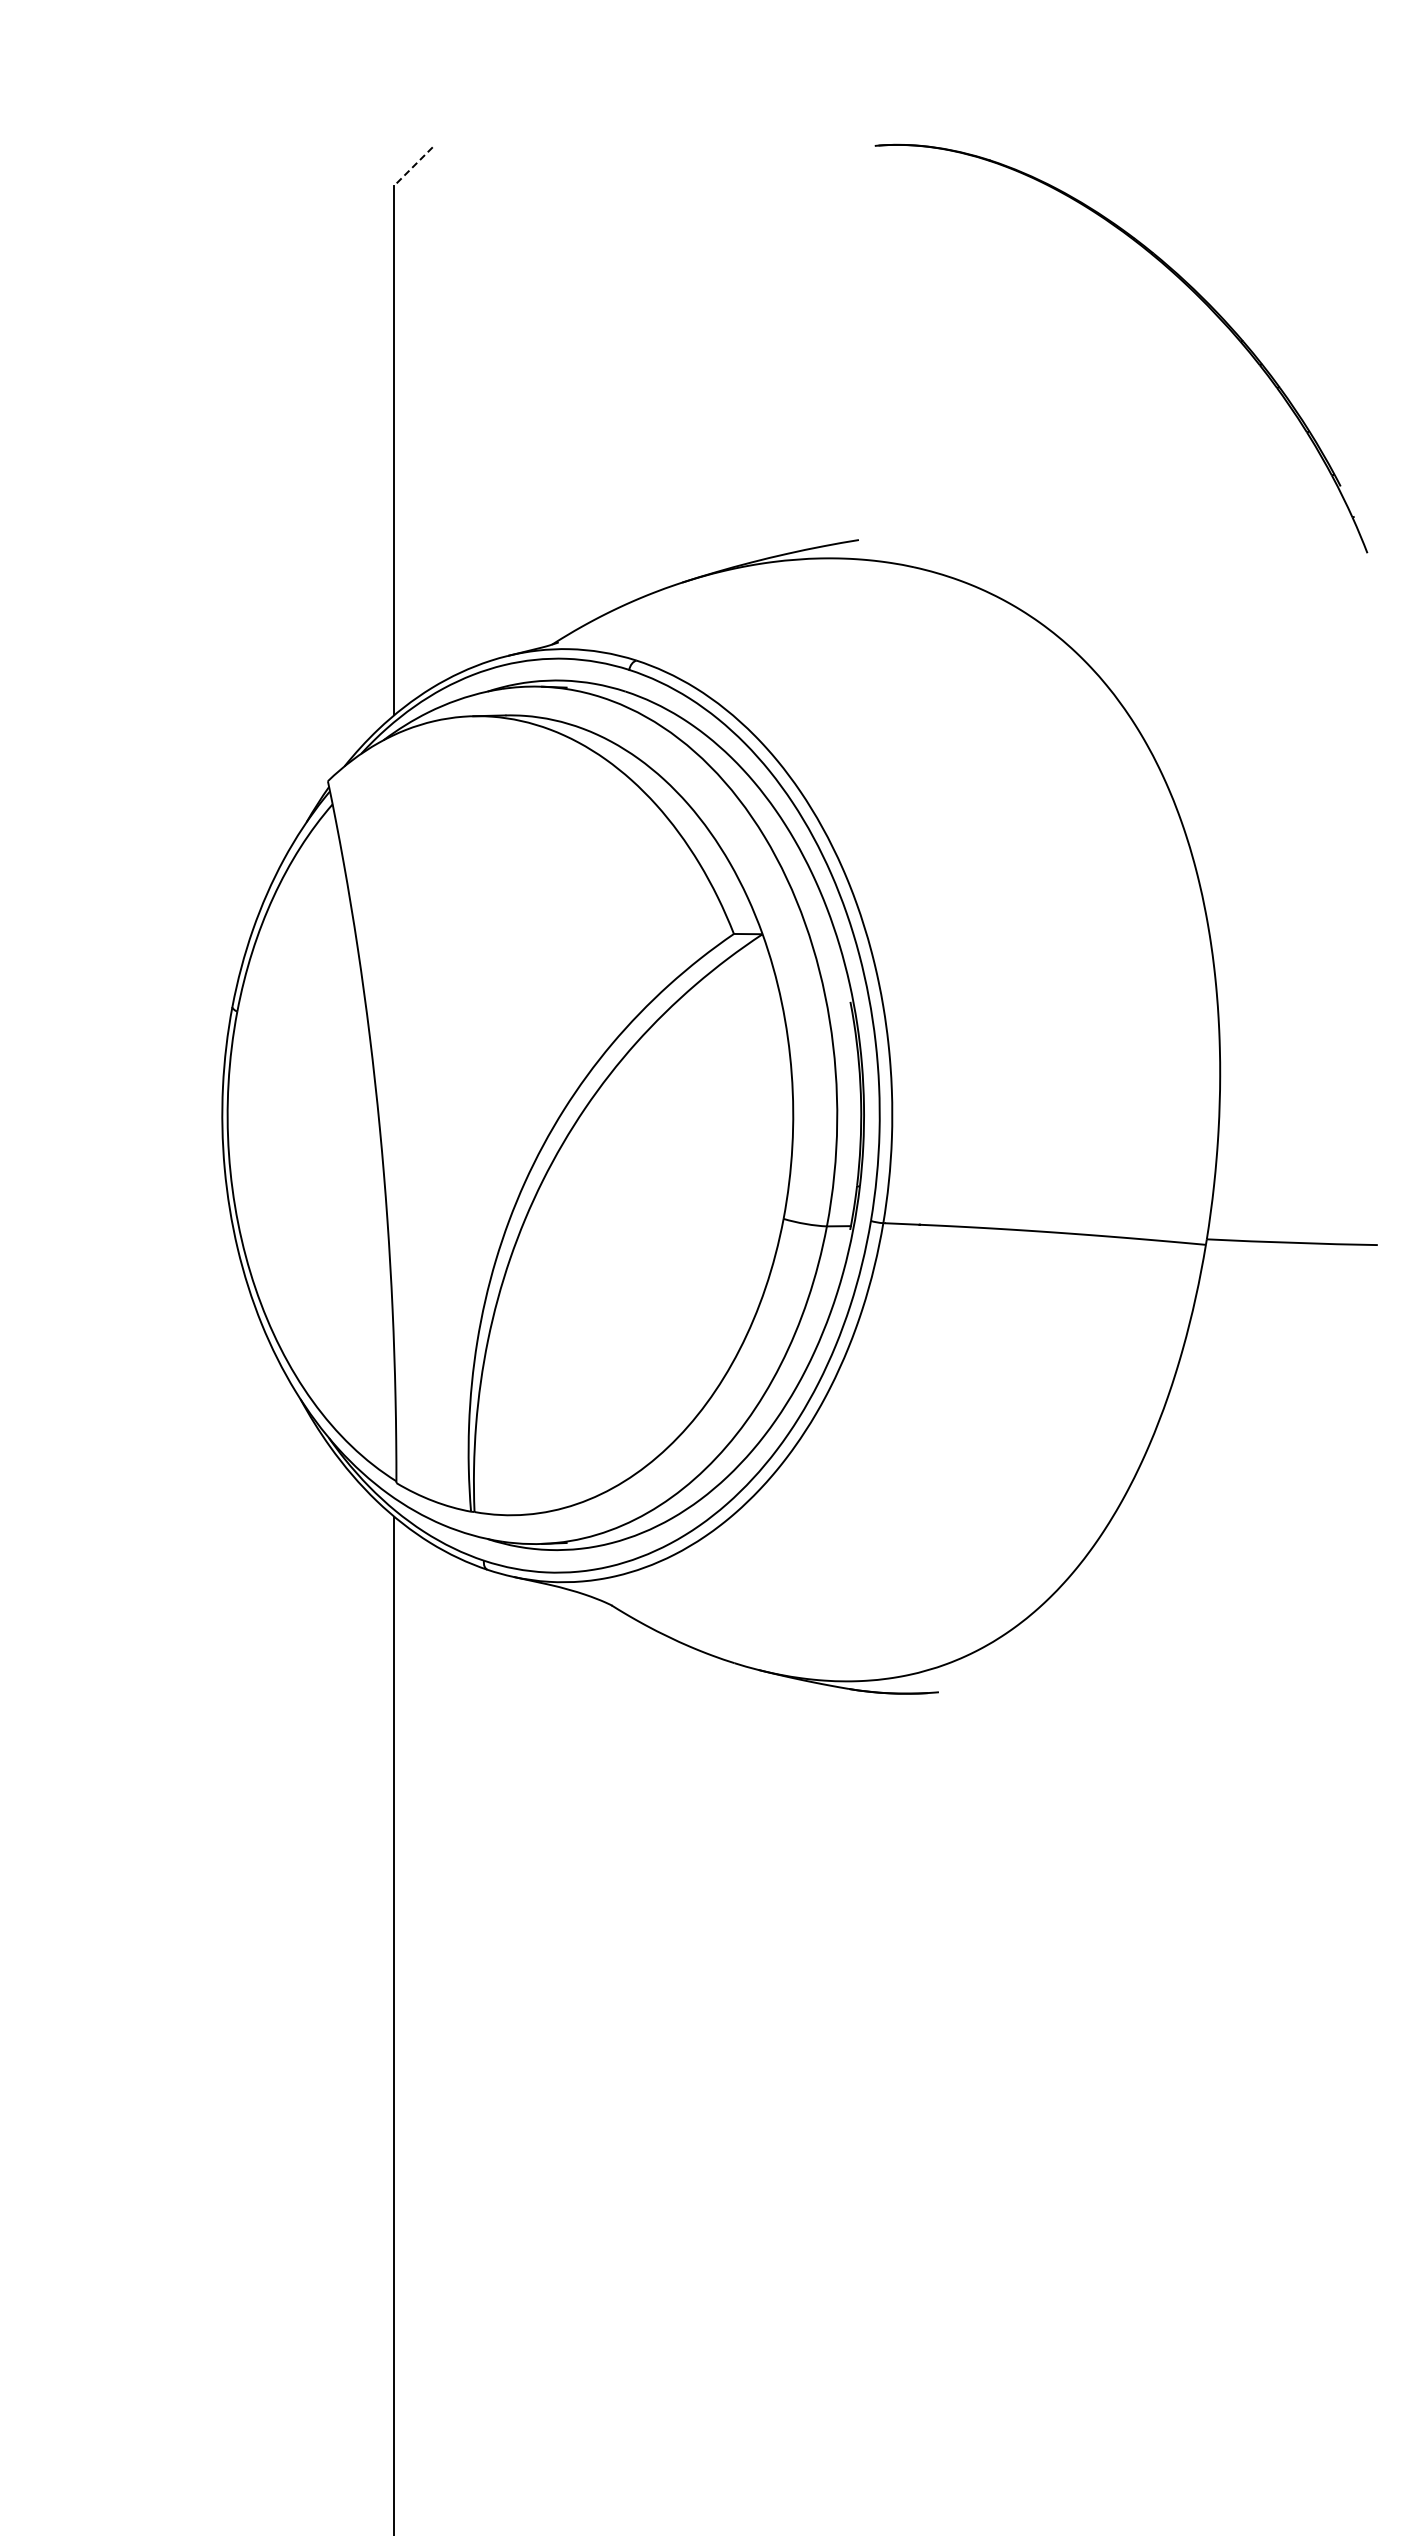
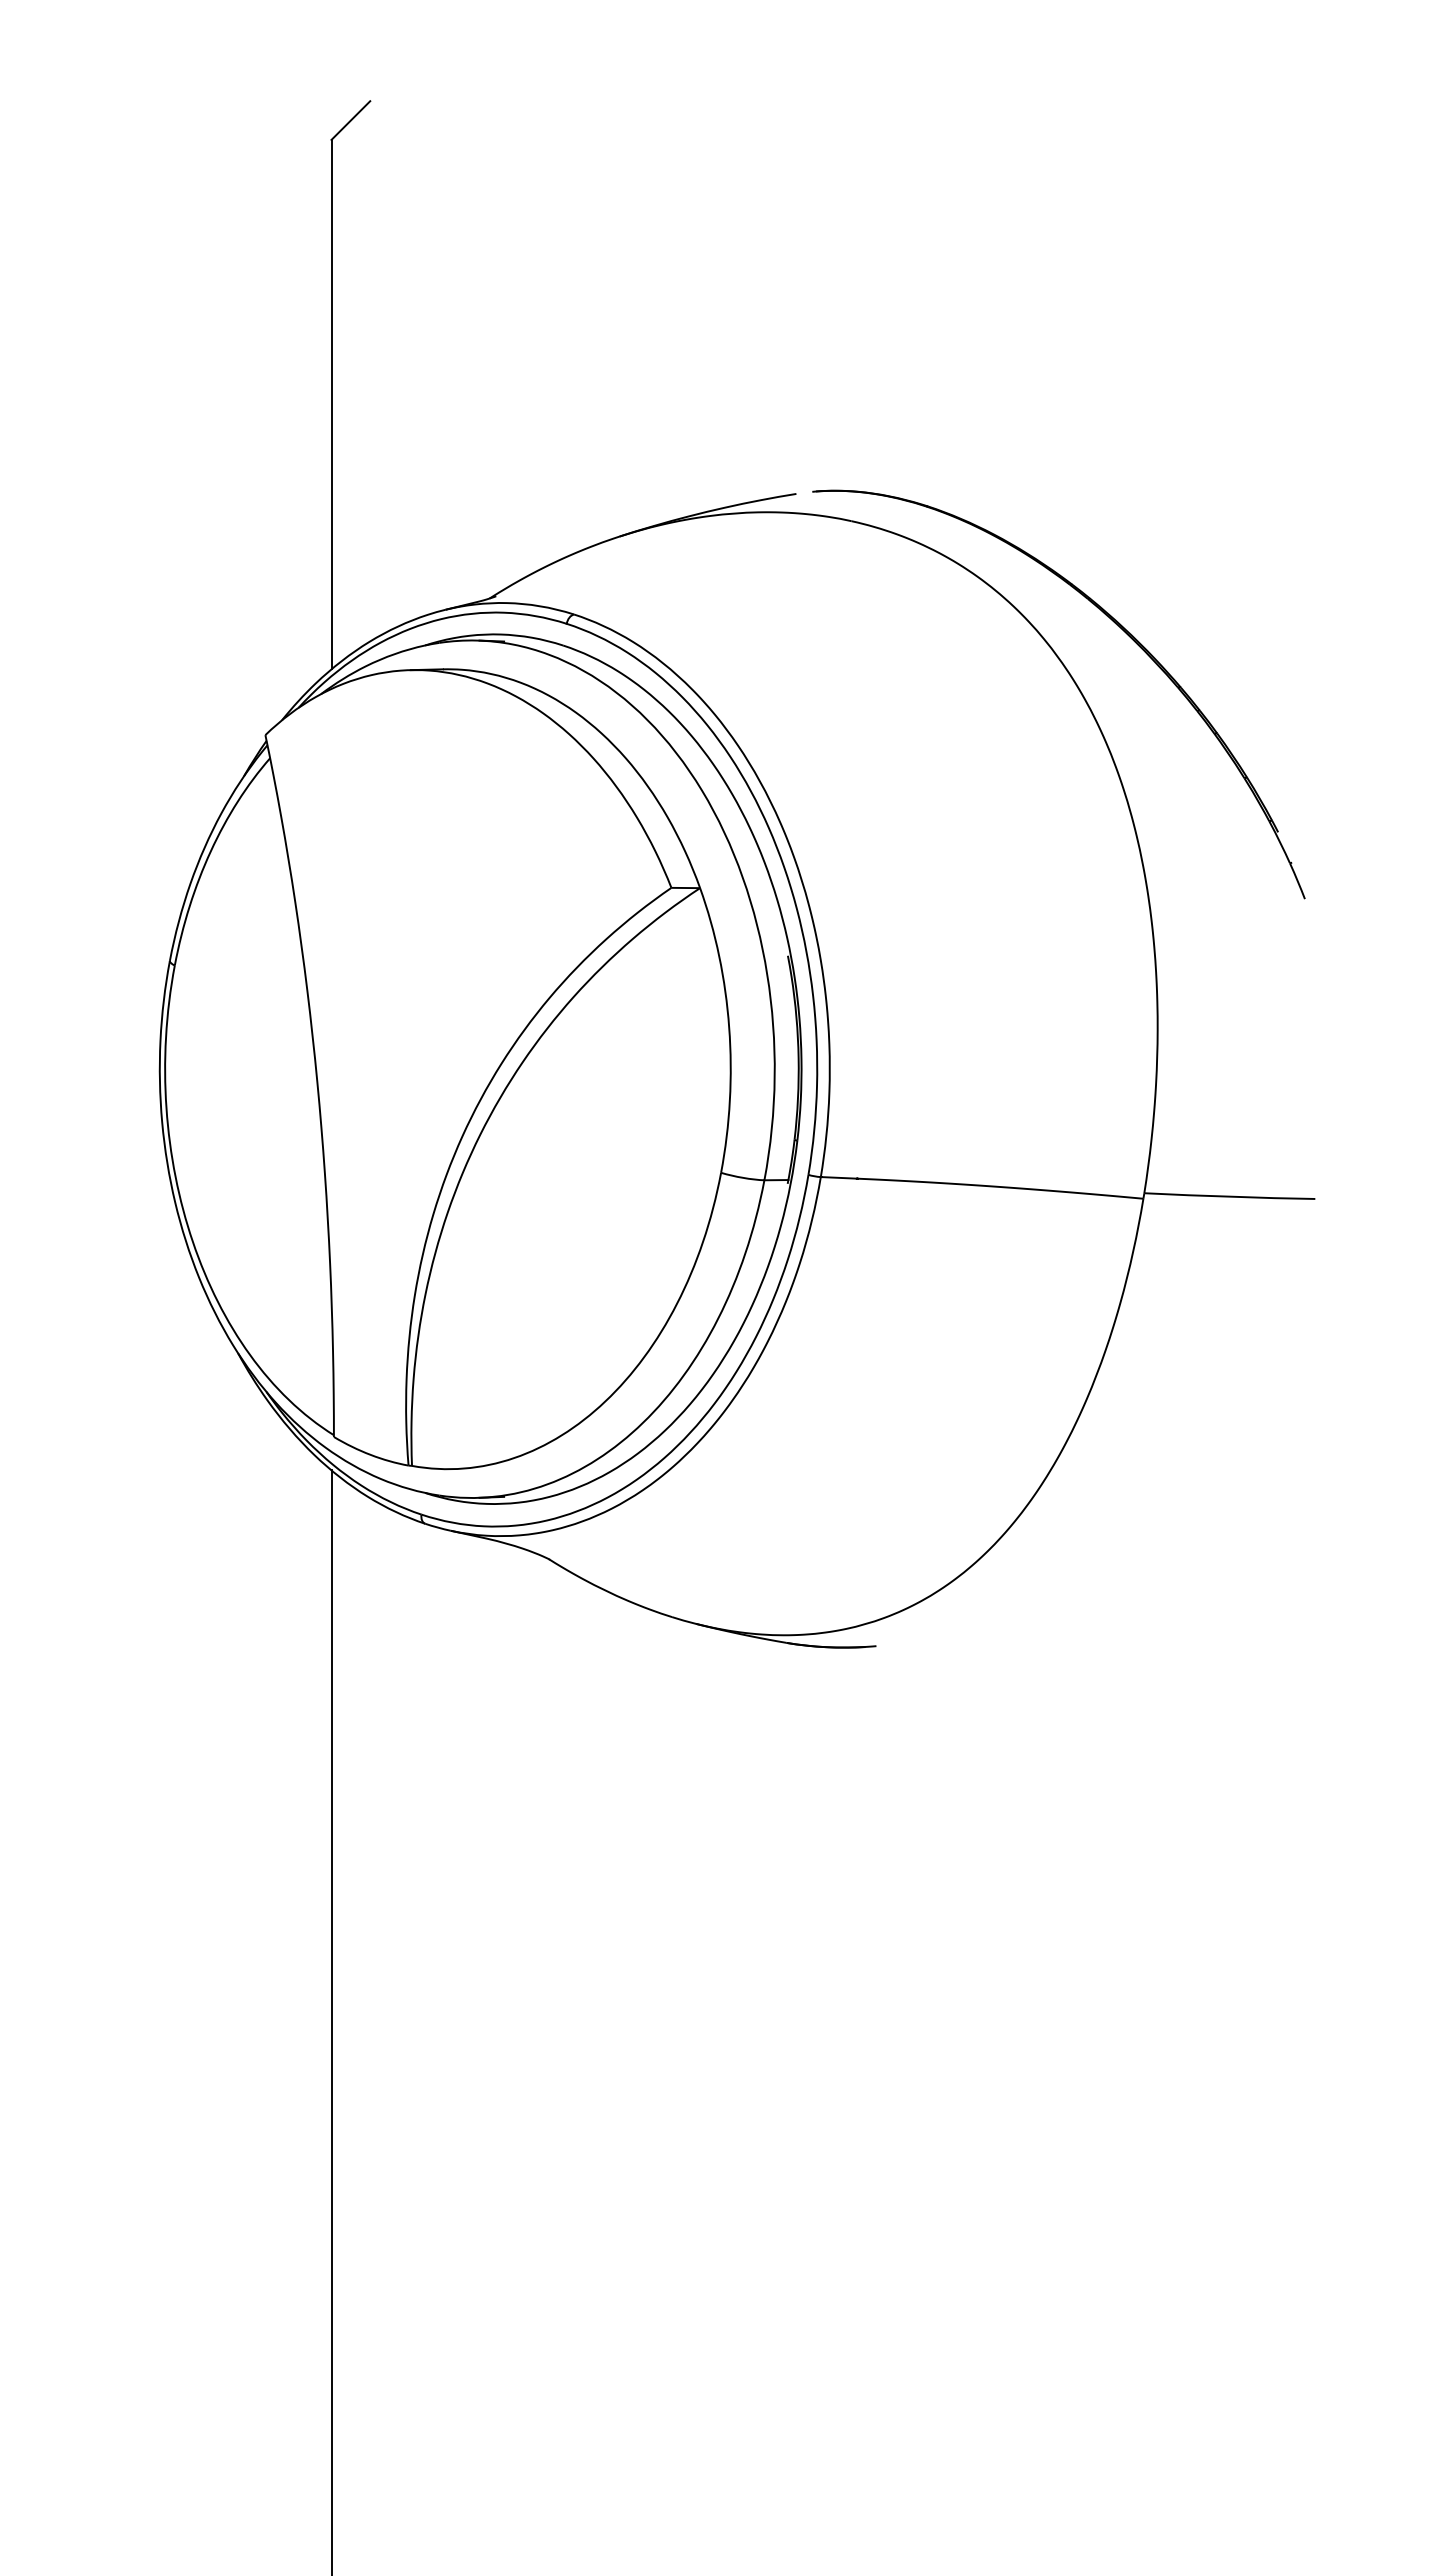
line: (413, 166) -> (350, 120), dashed -> solid
part: (1179, 279) -> (1116, 625), moved

